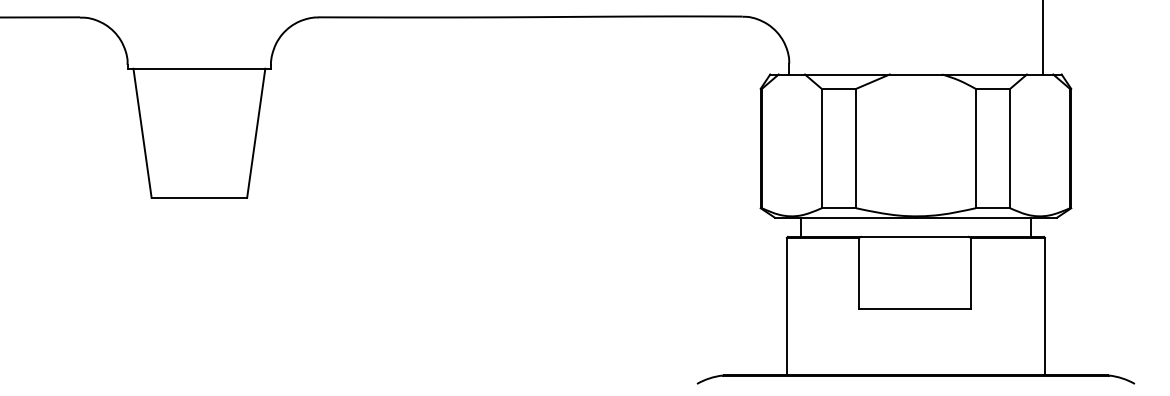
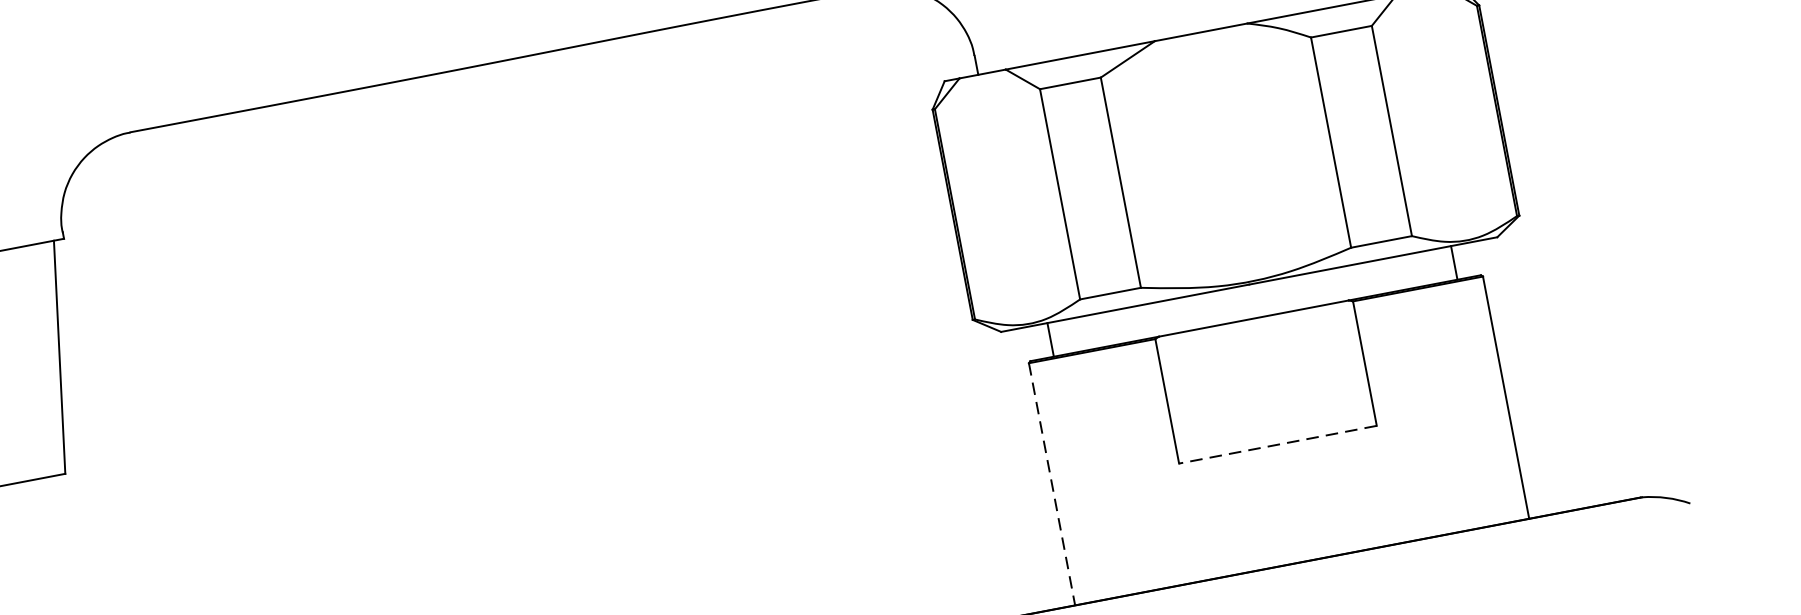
line: (786, 306) -> (1051, 484), solid -> dashed
line: (914, 308) -> (1277, 444), solid -> dashed

